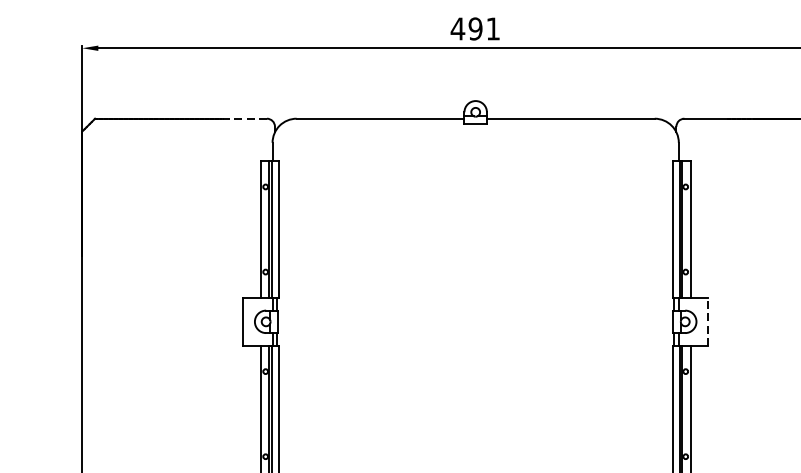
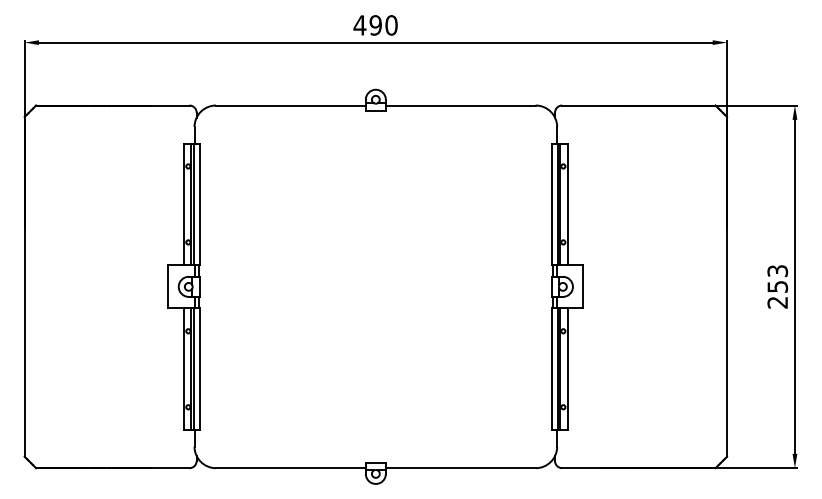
text: (493, 29) -> (391, 25), 491 -> 490
line: (244, 118) -> (169, 105), dashed -> solid
line: (708, 321) -> (583, 286), dashed -> solid

